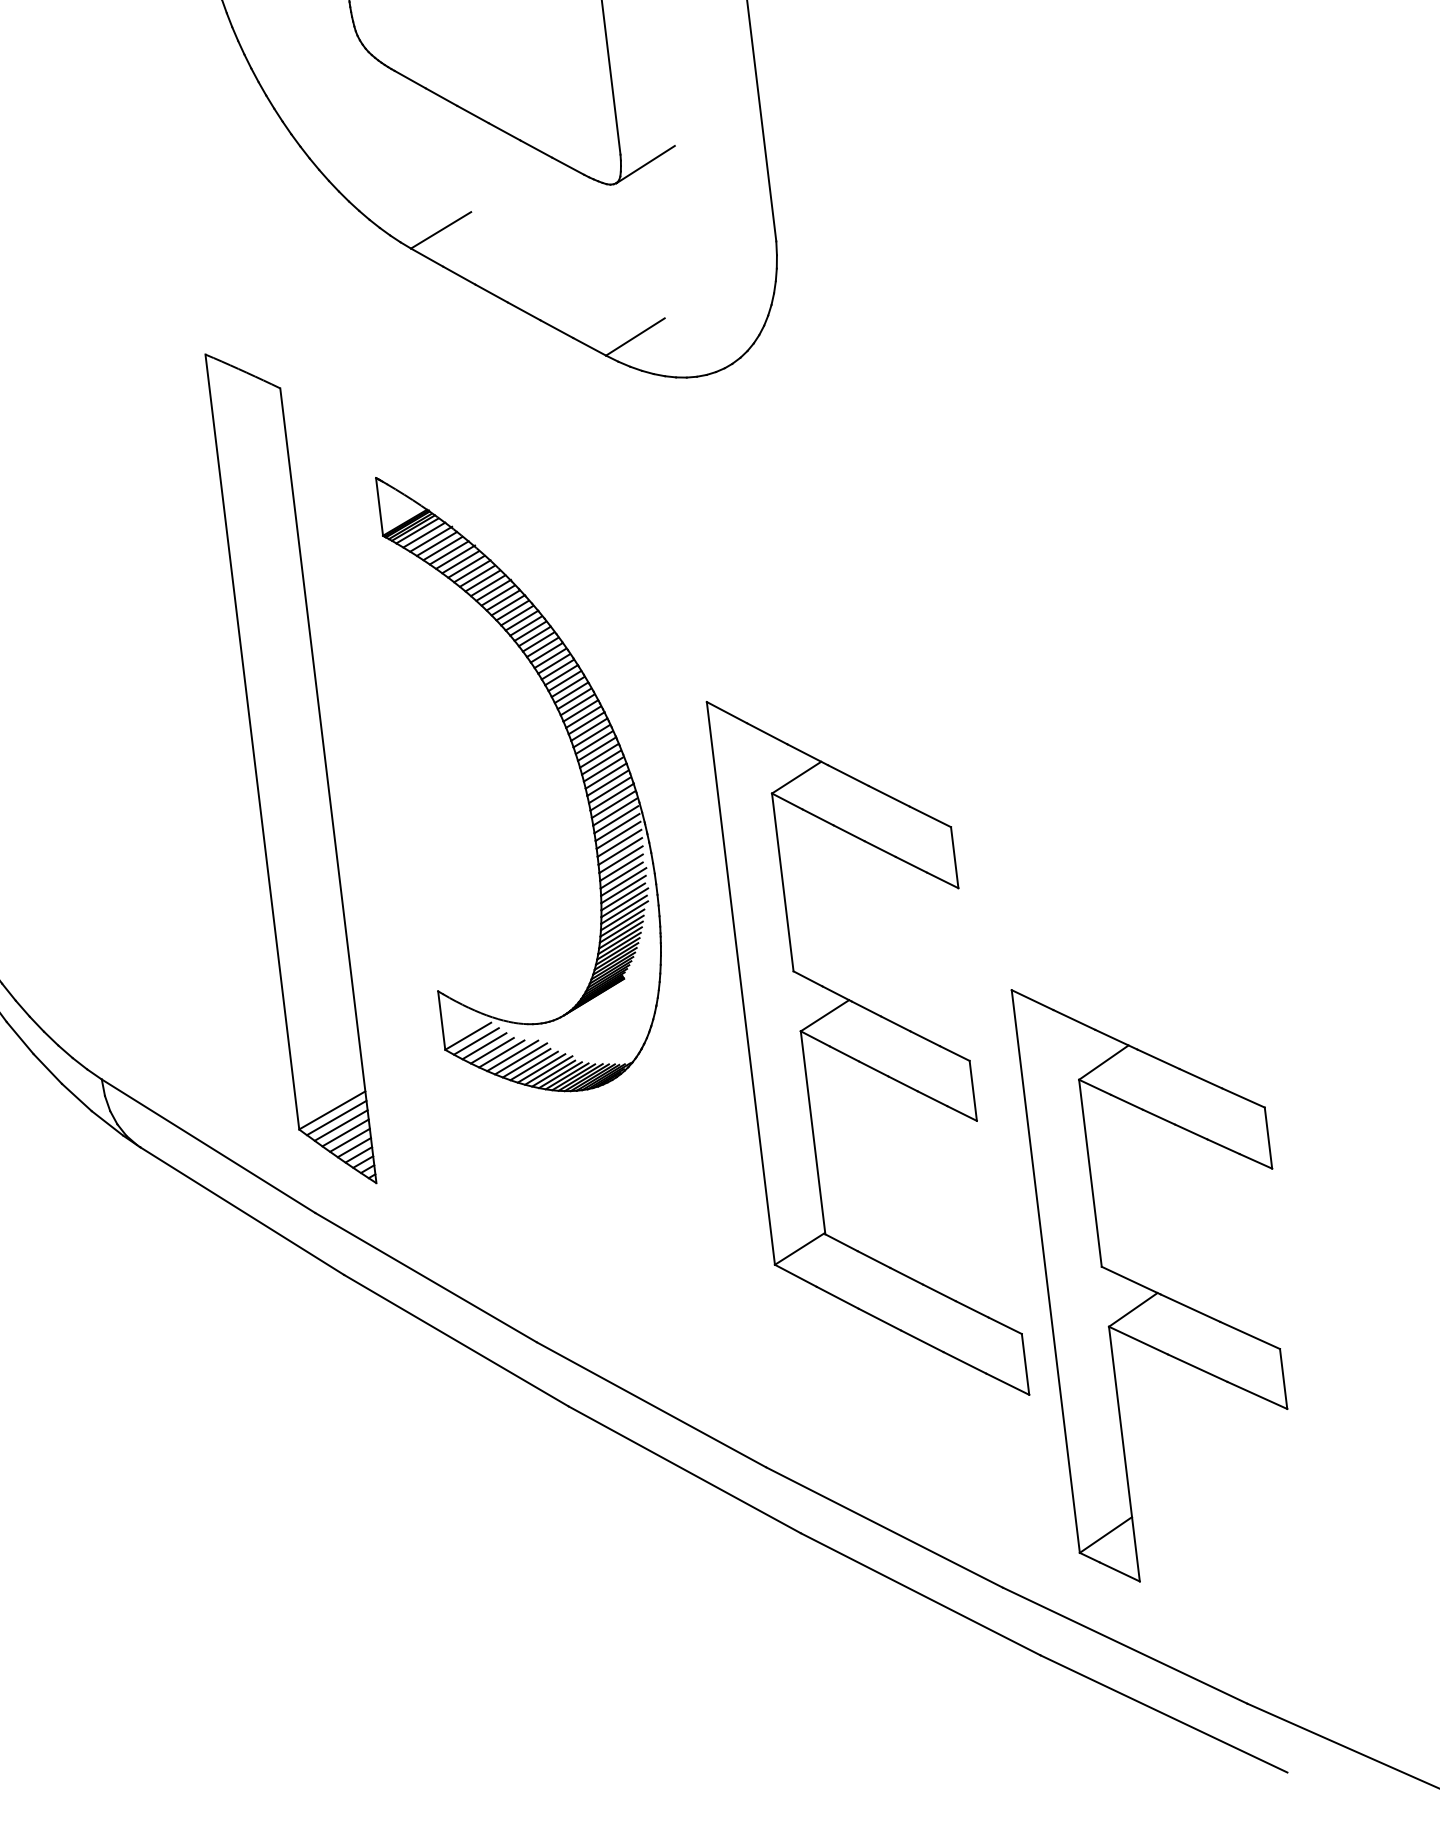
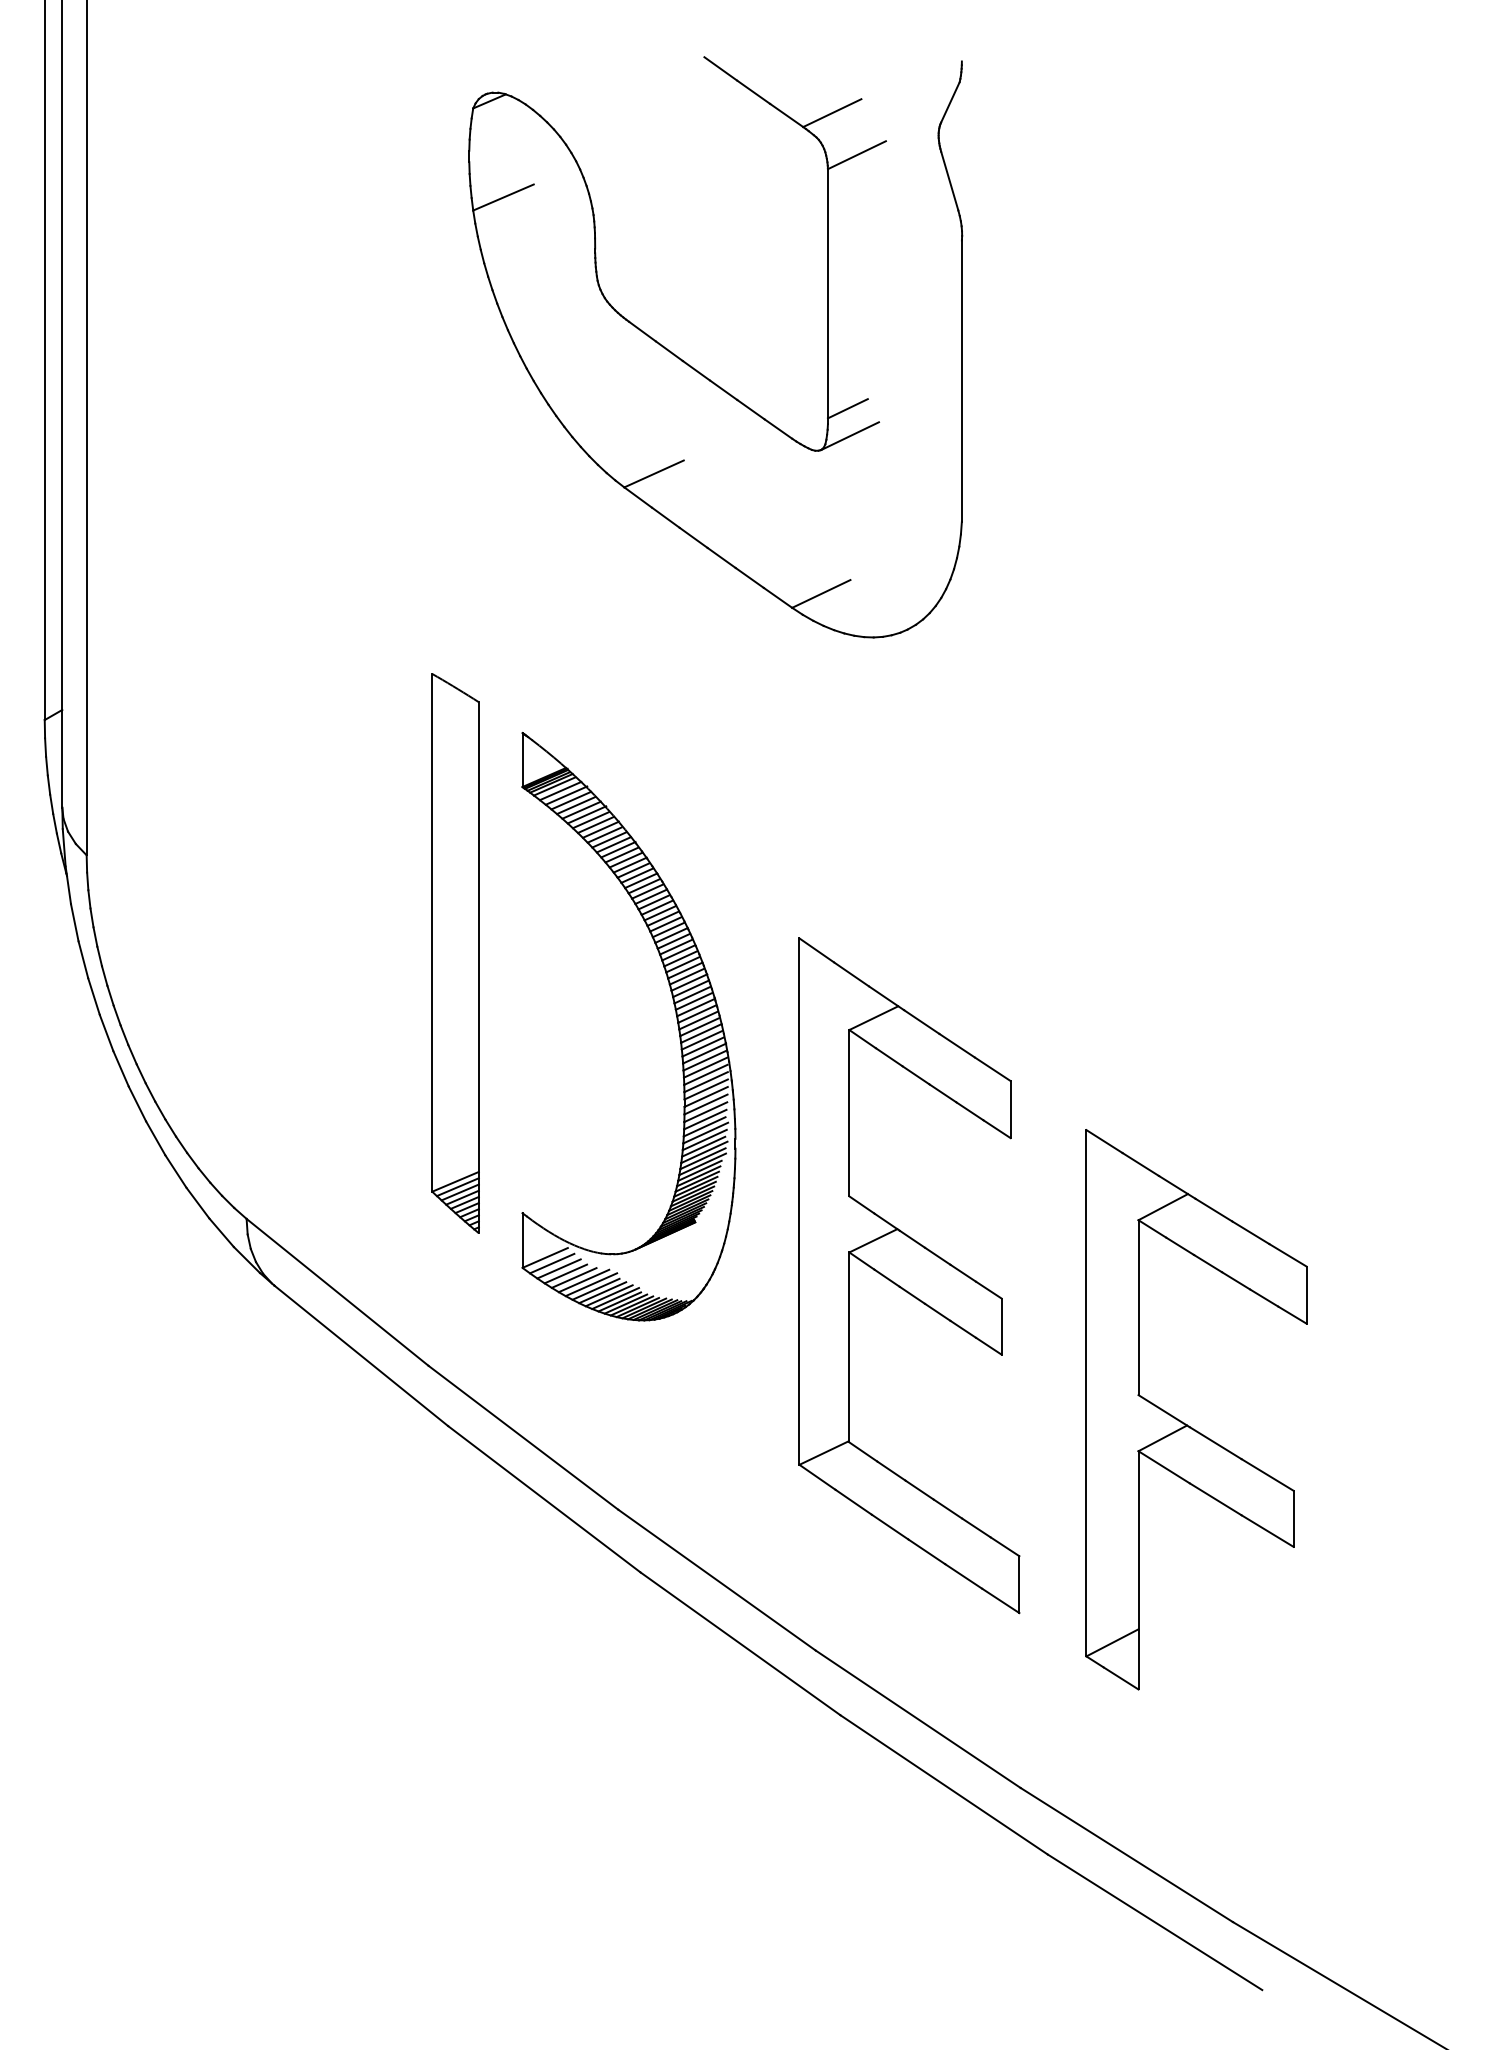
line: (639, 135) -> (847, 408), added
part: (576, 759) -> (675, 1014), moved
part: (290, 768) -> (455, 953), size x0.71
part: (868, 1048) -> (909, 1275), moved
part: (1160, 1292) -> (1189, 1425), moved

